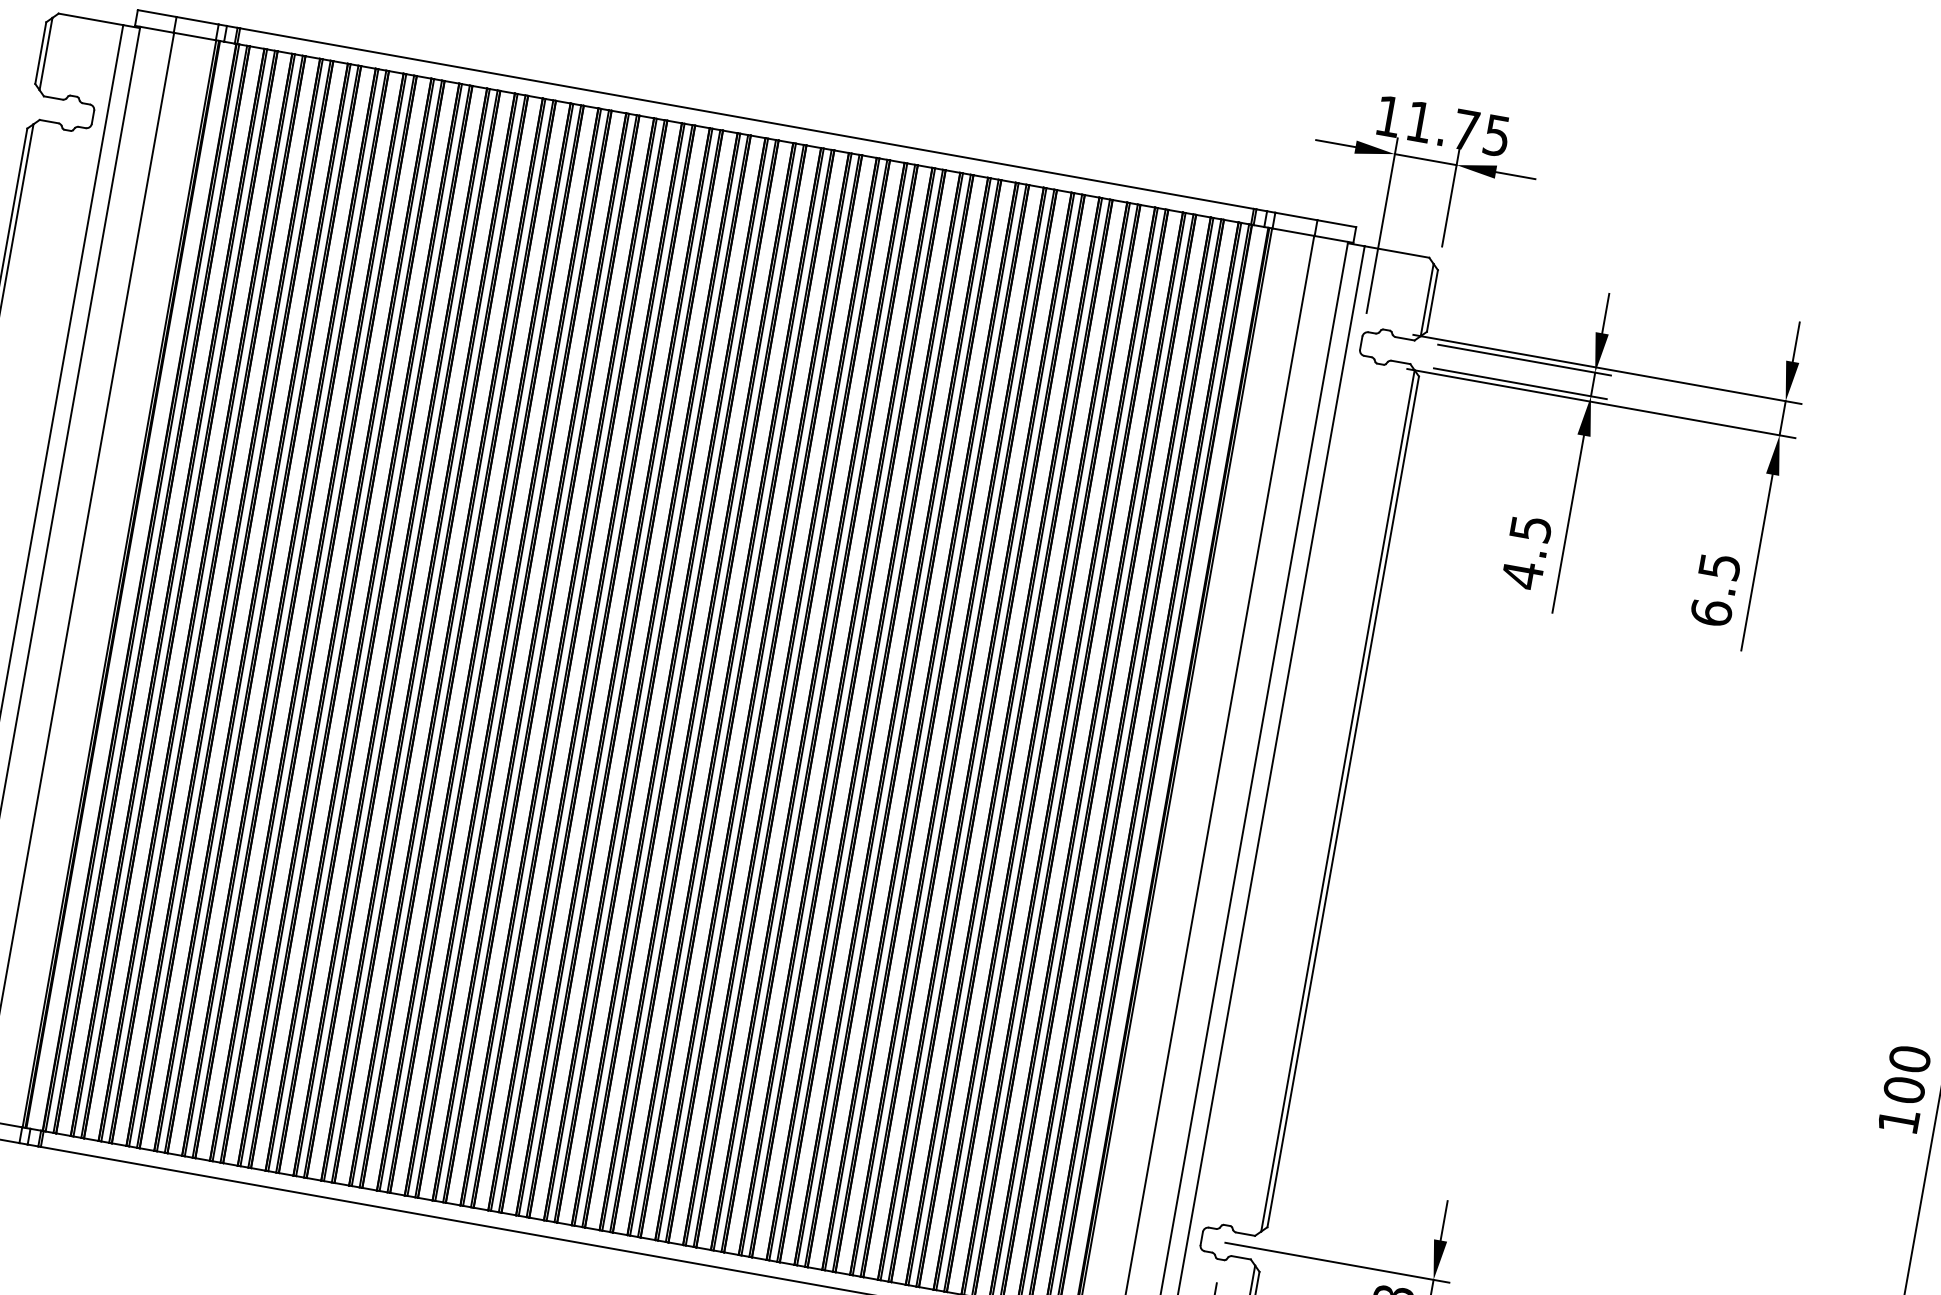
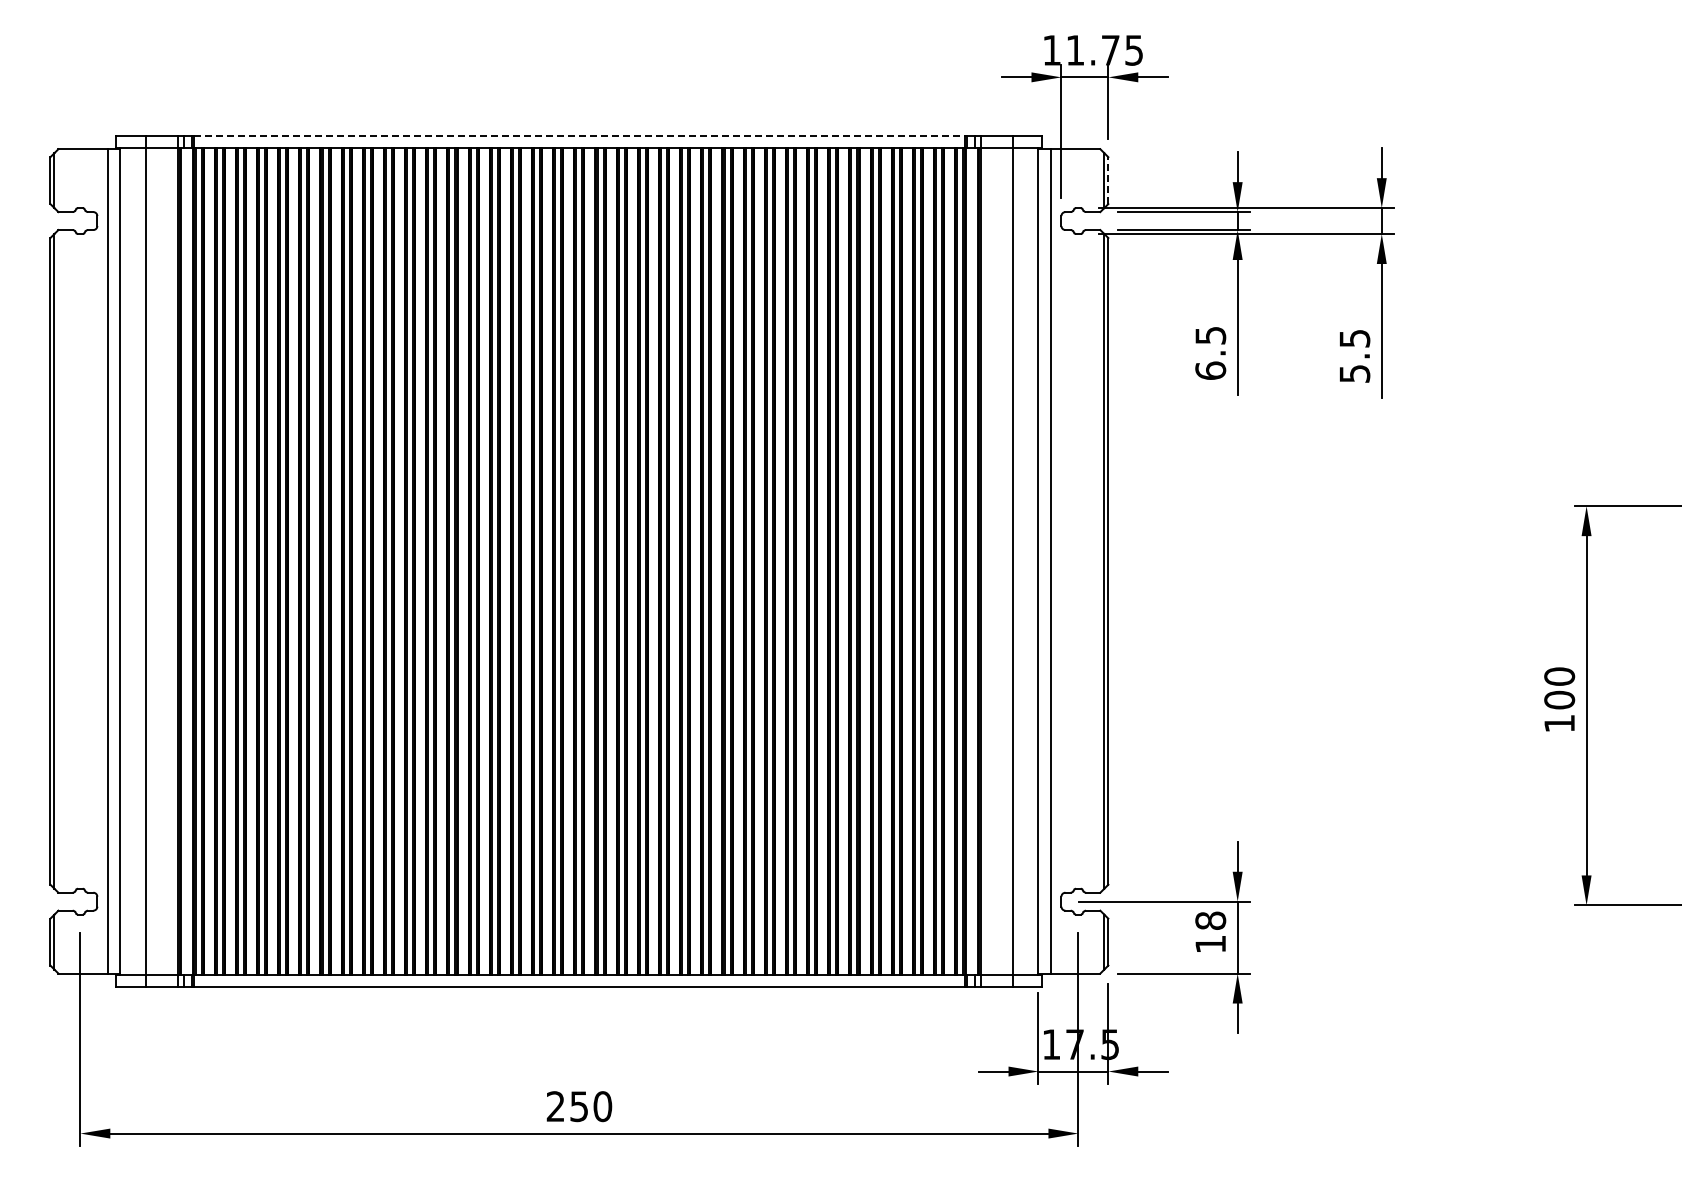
line: (747, 119) -> (579, 136), solid -> dashed
line: (1432, 300) -> (1108, 180), solid -> dashed
text: (1522, 574) -> (1210, 370), 4.5 -> 6.5
text: (1711, 612) -> (1354, 373), 6.5 -> 5.5

